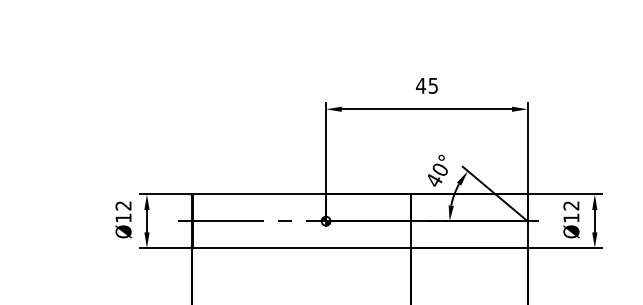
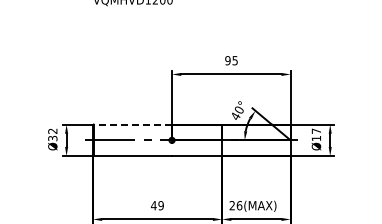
text: (420, 85) -> (227, 60), 45 -> 95
line: (258, 194) -> (132, 124), solid -> dashed
text: (569, 204) -> (315, 130), Ø12 -> Ø17
text: (123, 218) -> (52, 138), Ø12 -> Ø32

